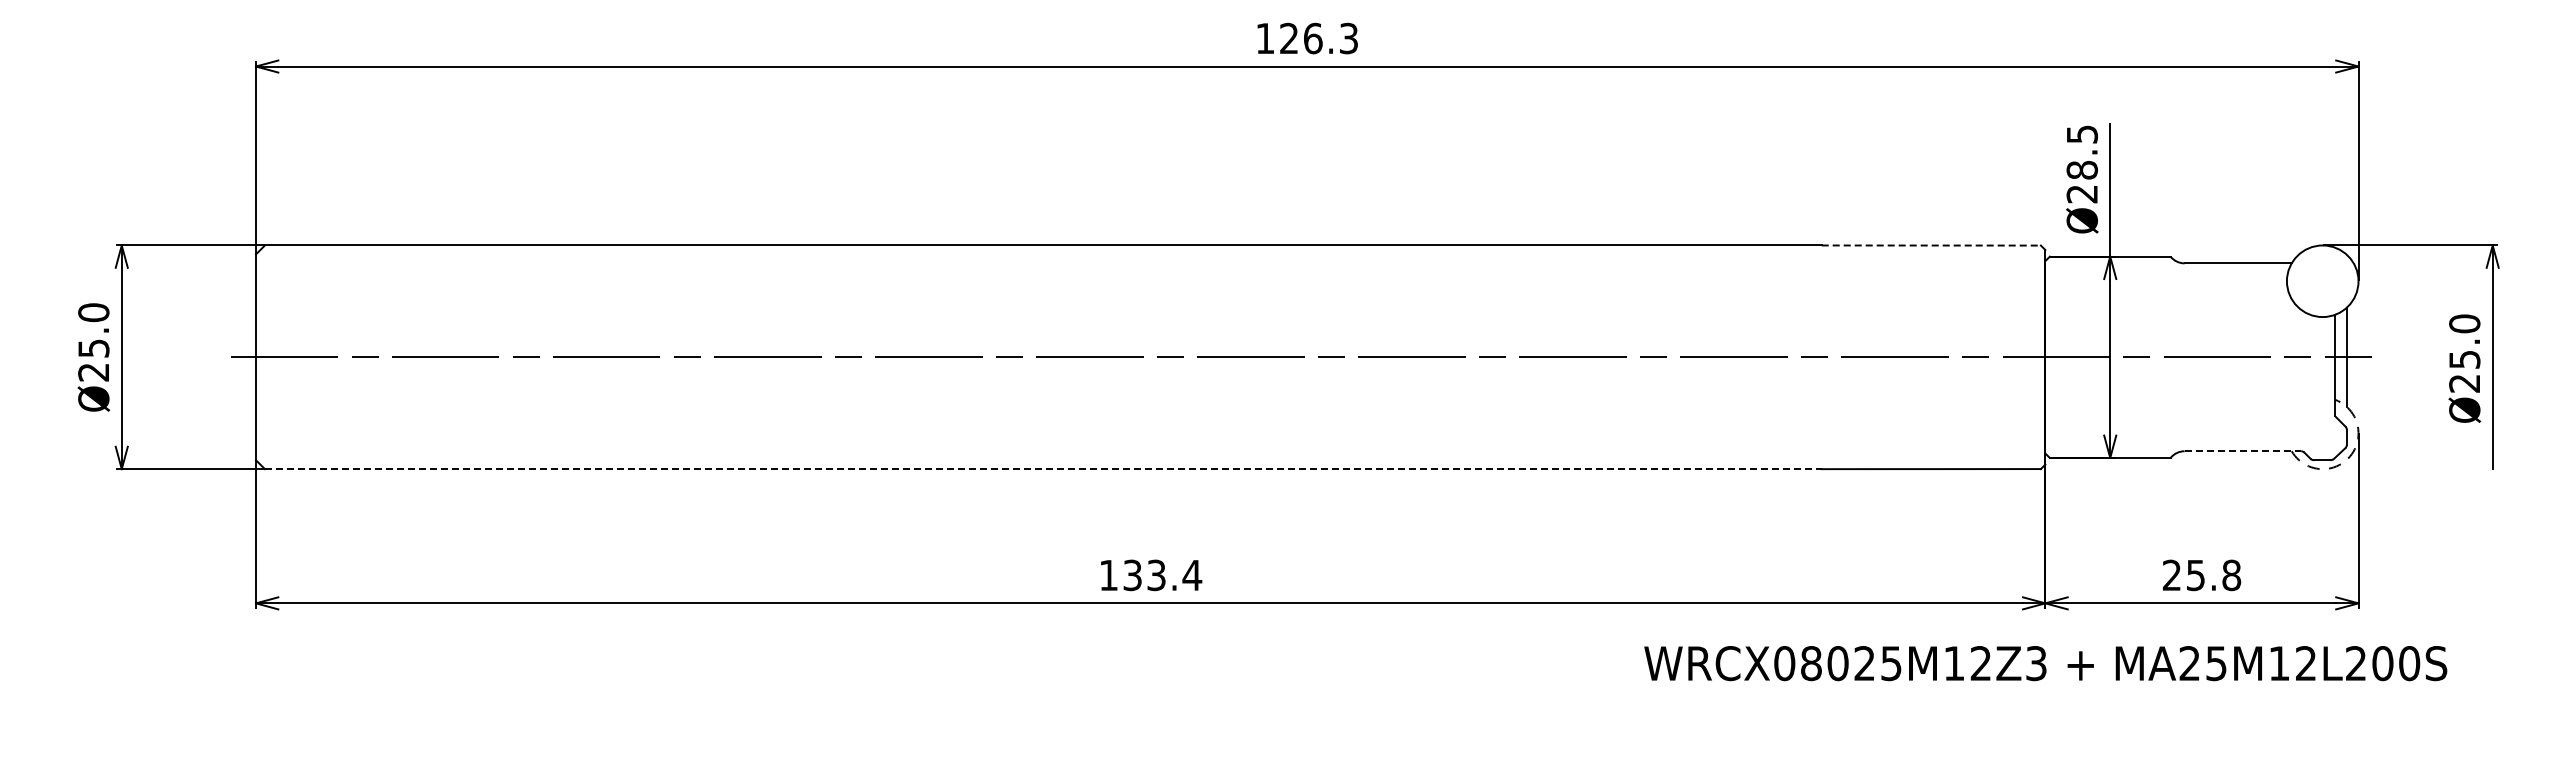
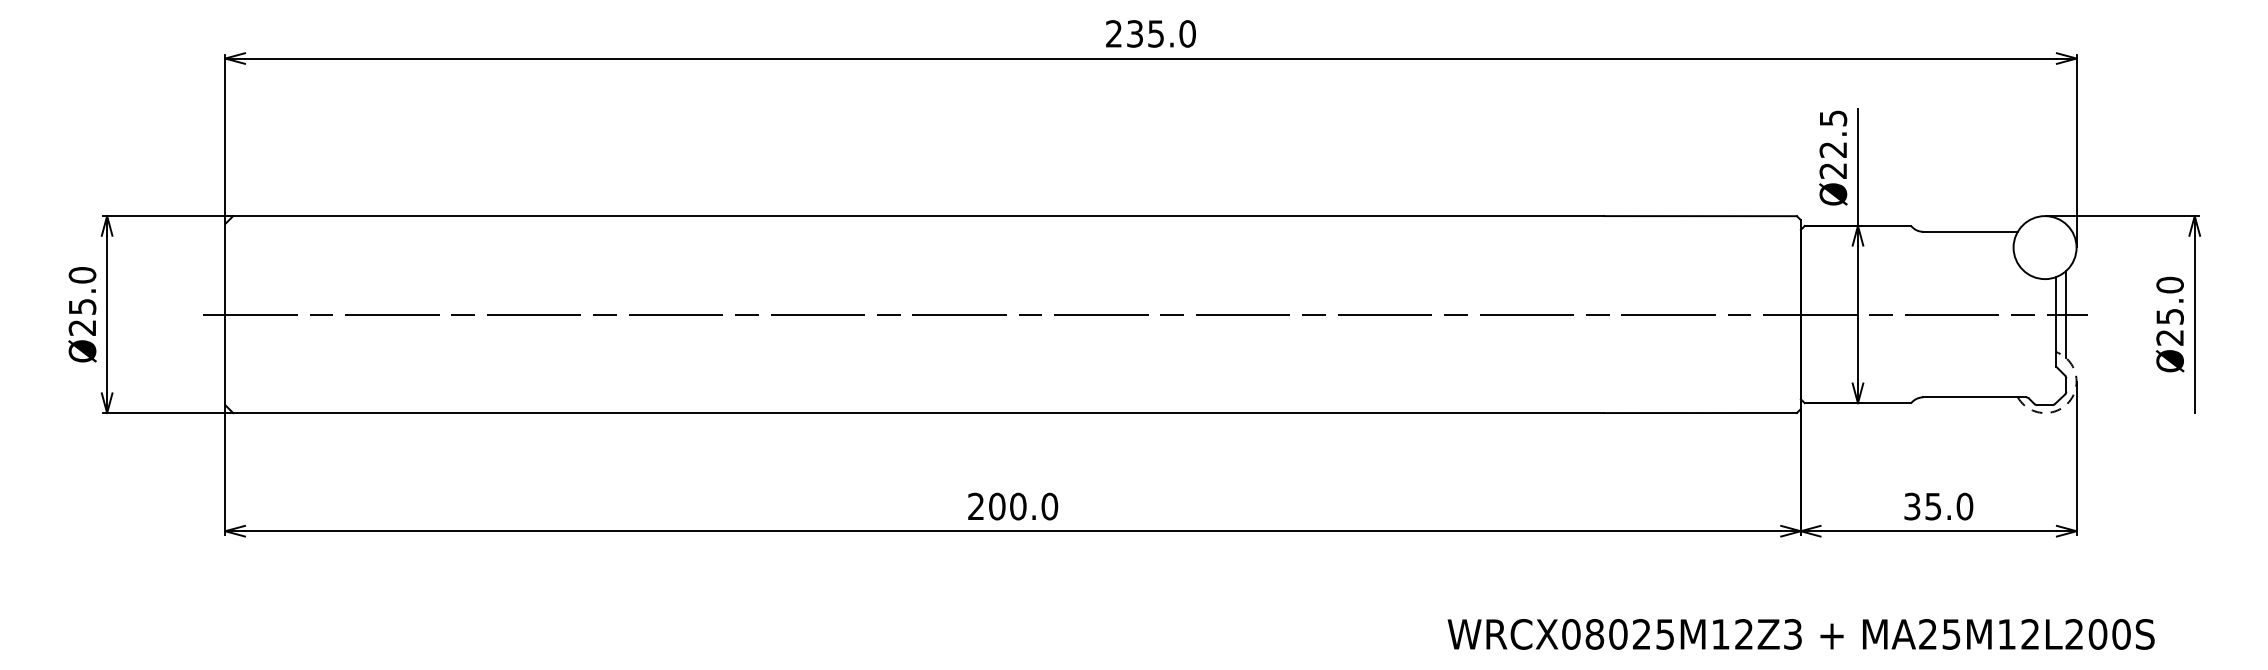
text: (1307, 38) -> (1151, 33), 126.3 -> 235.0
text: (2081, 170) -> (1832, 150), Ø28.5 -> Ø22.5
line: (1931, 245) -> (1700, 216), dashed -> solid
line: (2243, 451) -> (1975, 397), dashed -> solid
line: (1043, 469) -> (918, 413), dashed -> solid
text: (1150, 575) -> (1012, 506), 133.4 -> 200.0
text: (2202, 575) -> (1939, 506), 25.8 -> 35.0
text: (2045, 663) -> (1800, 634), moved

